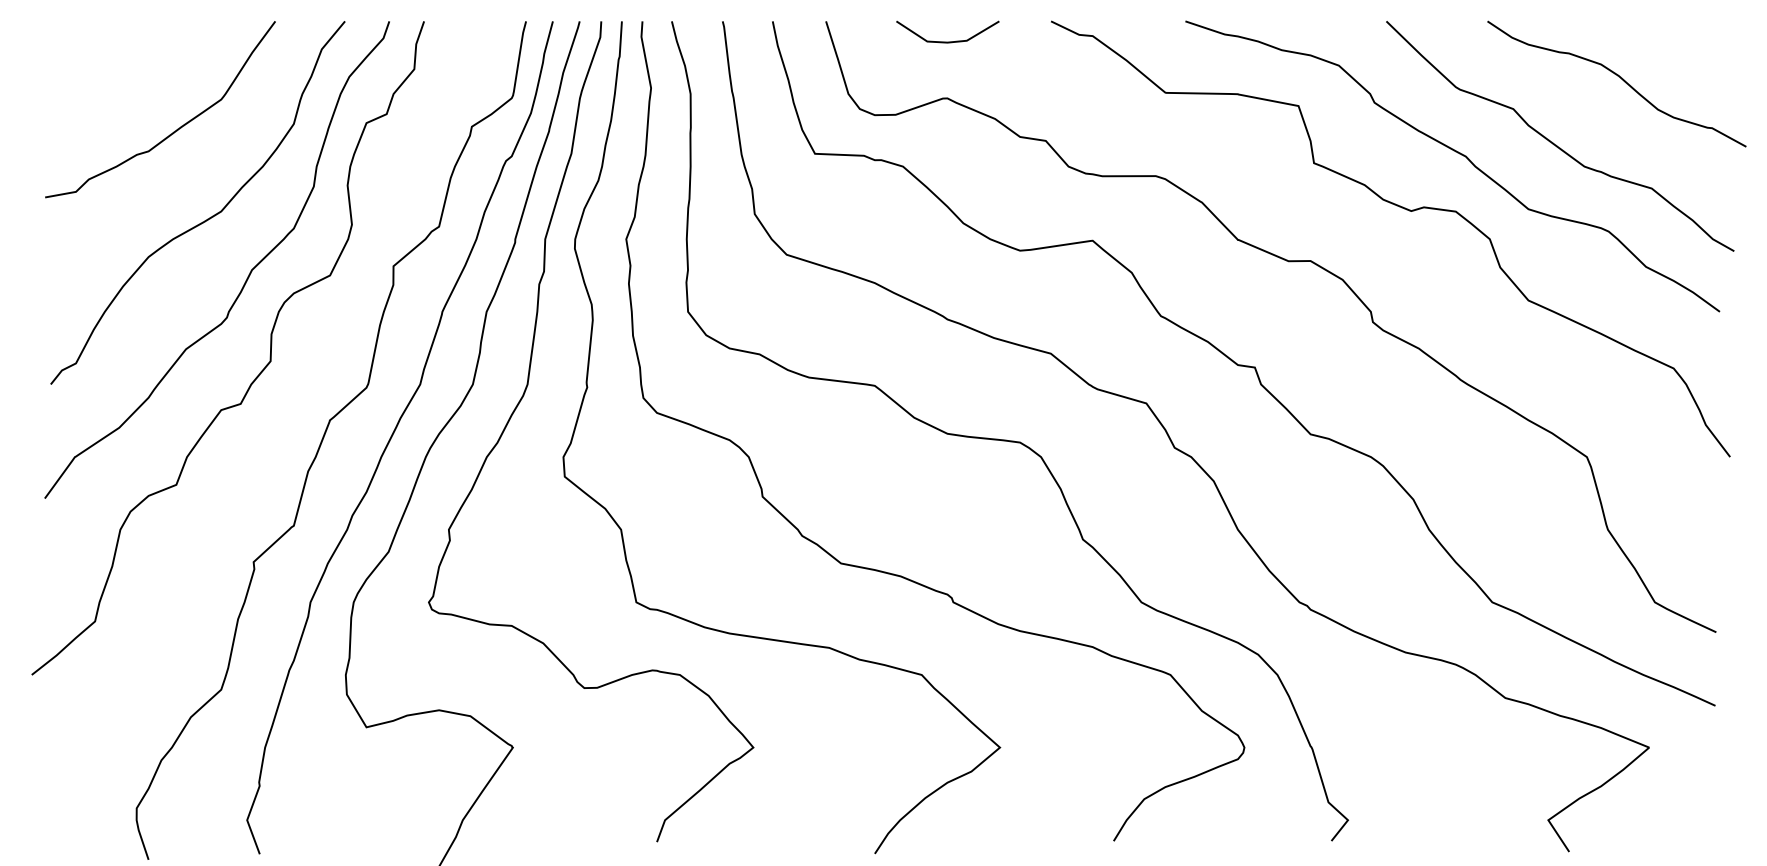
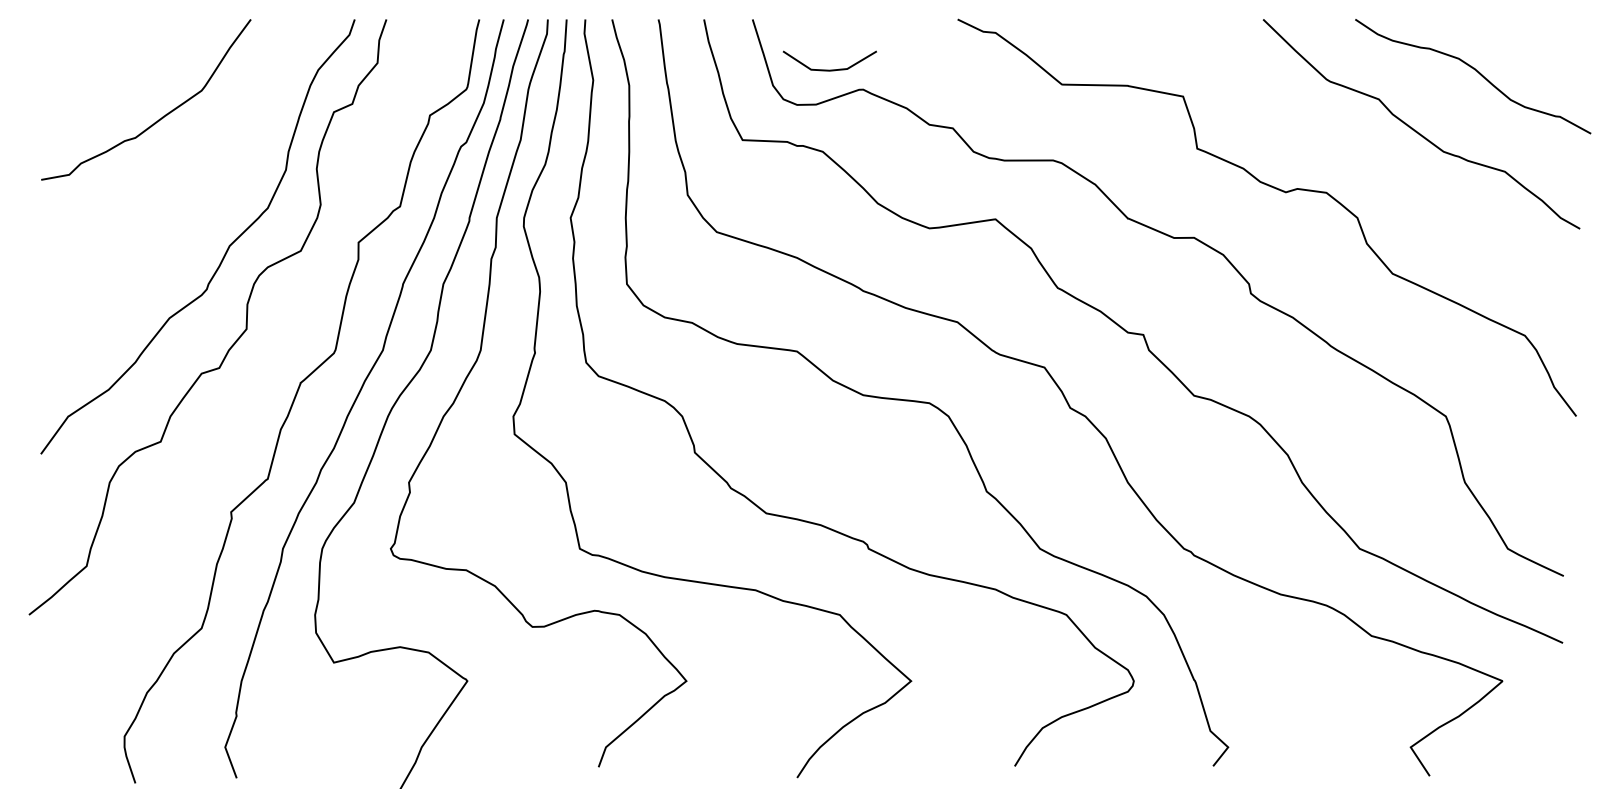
line: (947, 41) -> (829, 69), moved
curve: (1459, 154) -> (1329, 140), removed
curve: (207, 218) -> (189, 199), removed

